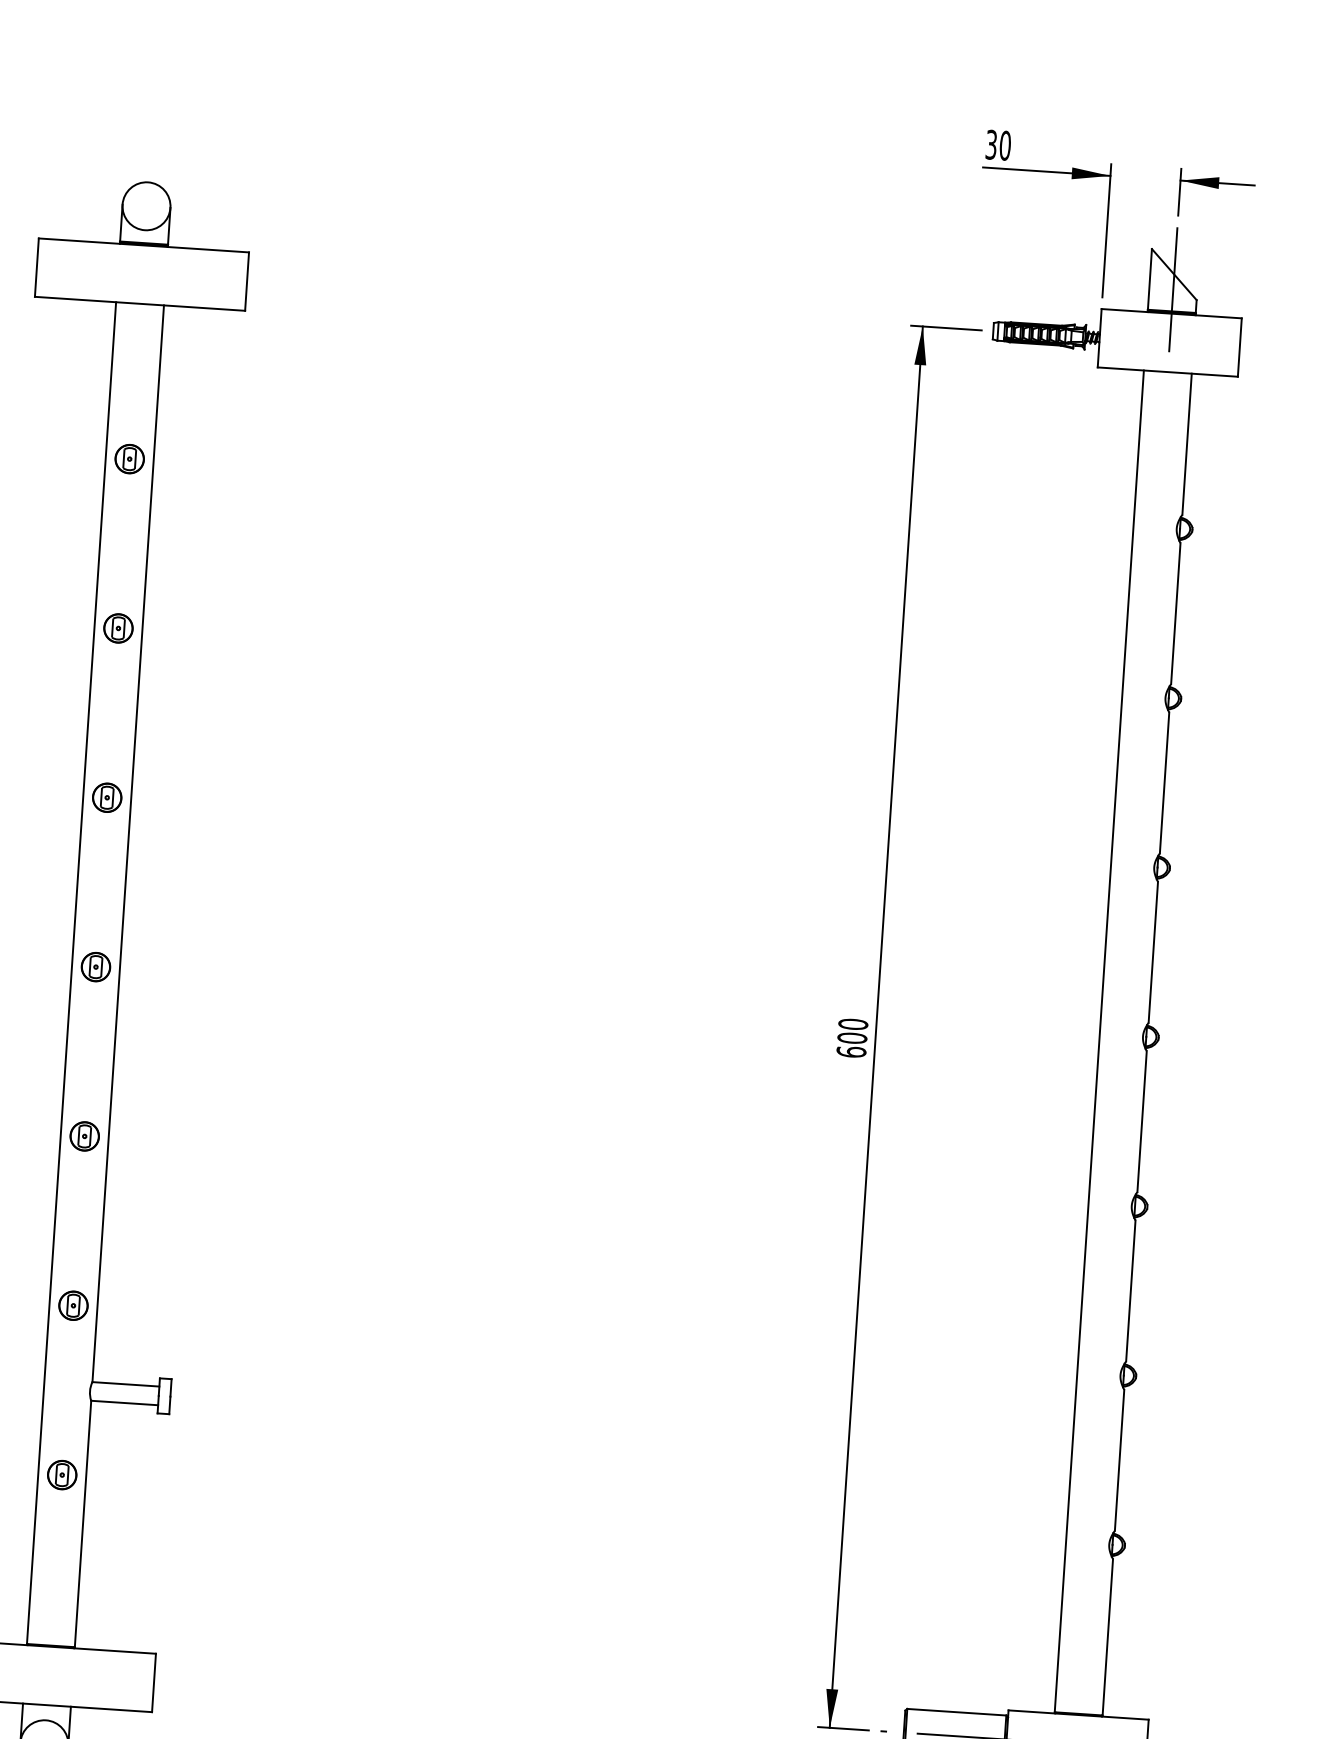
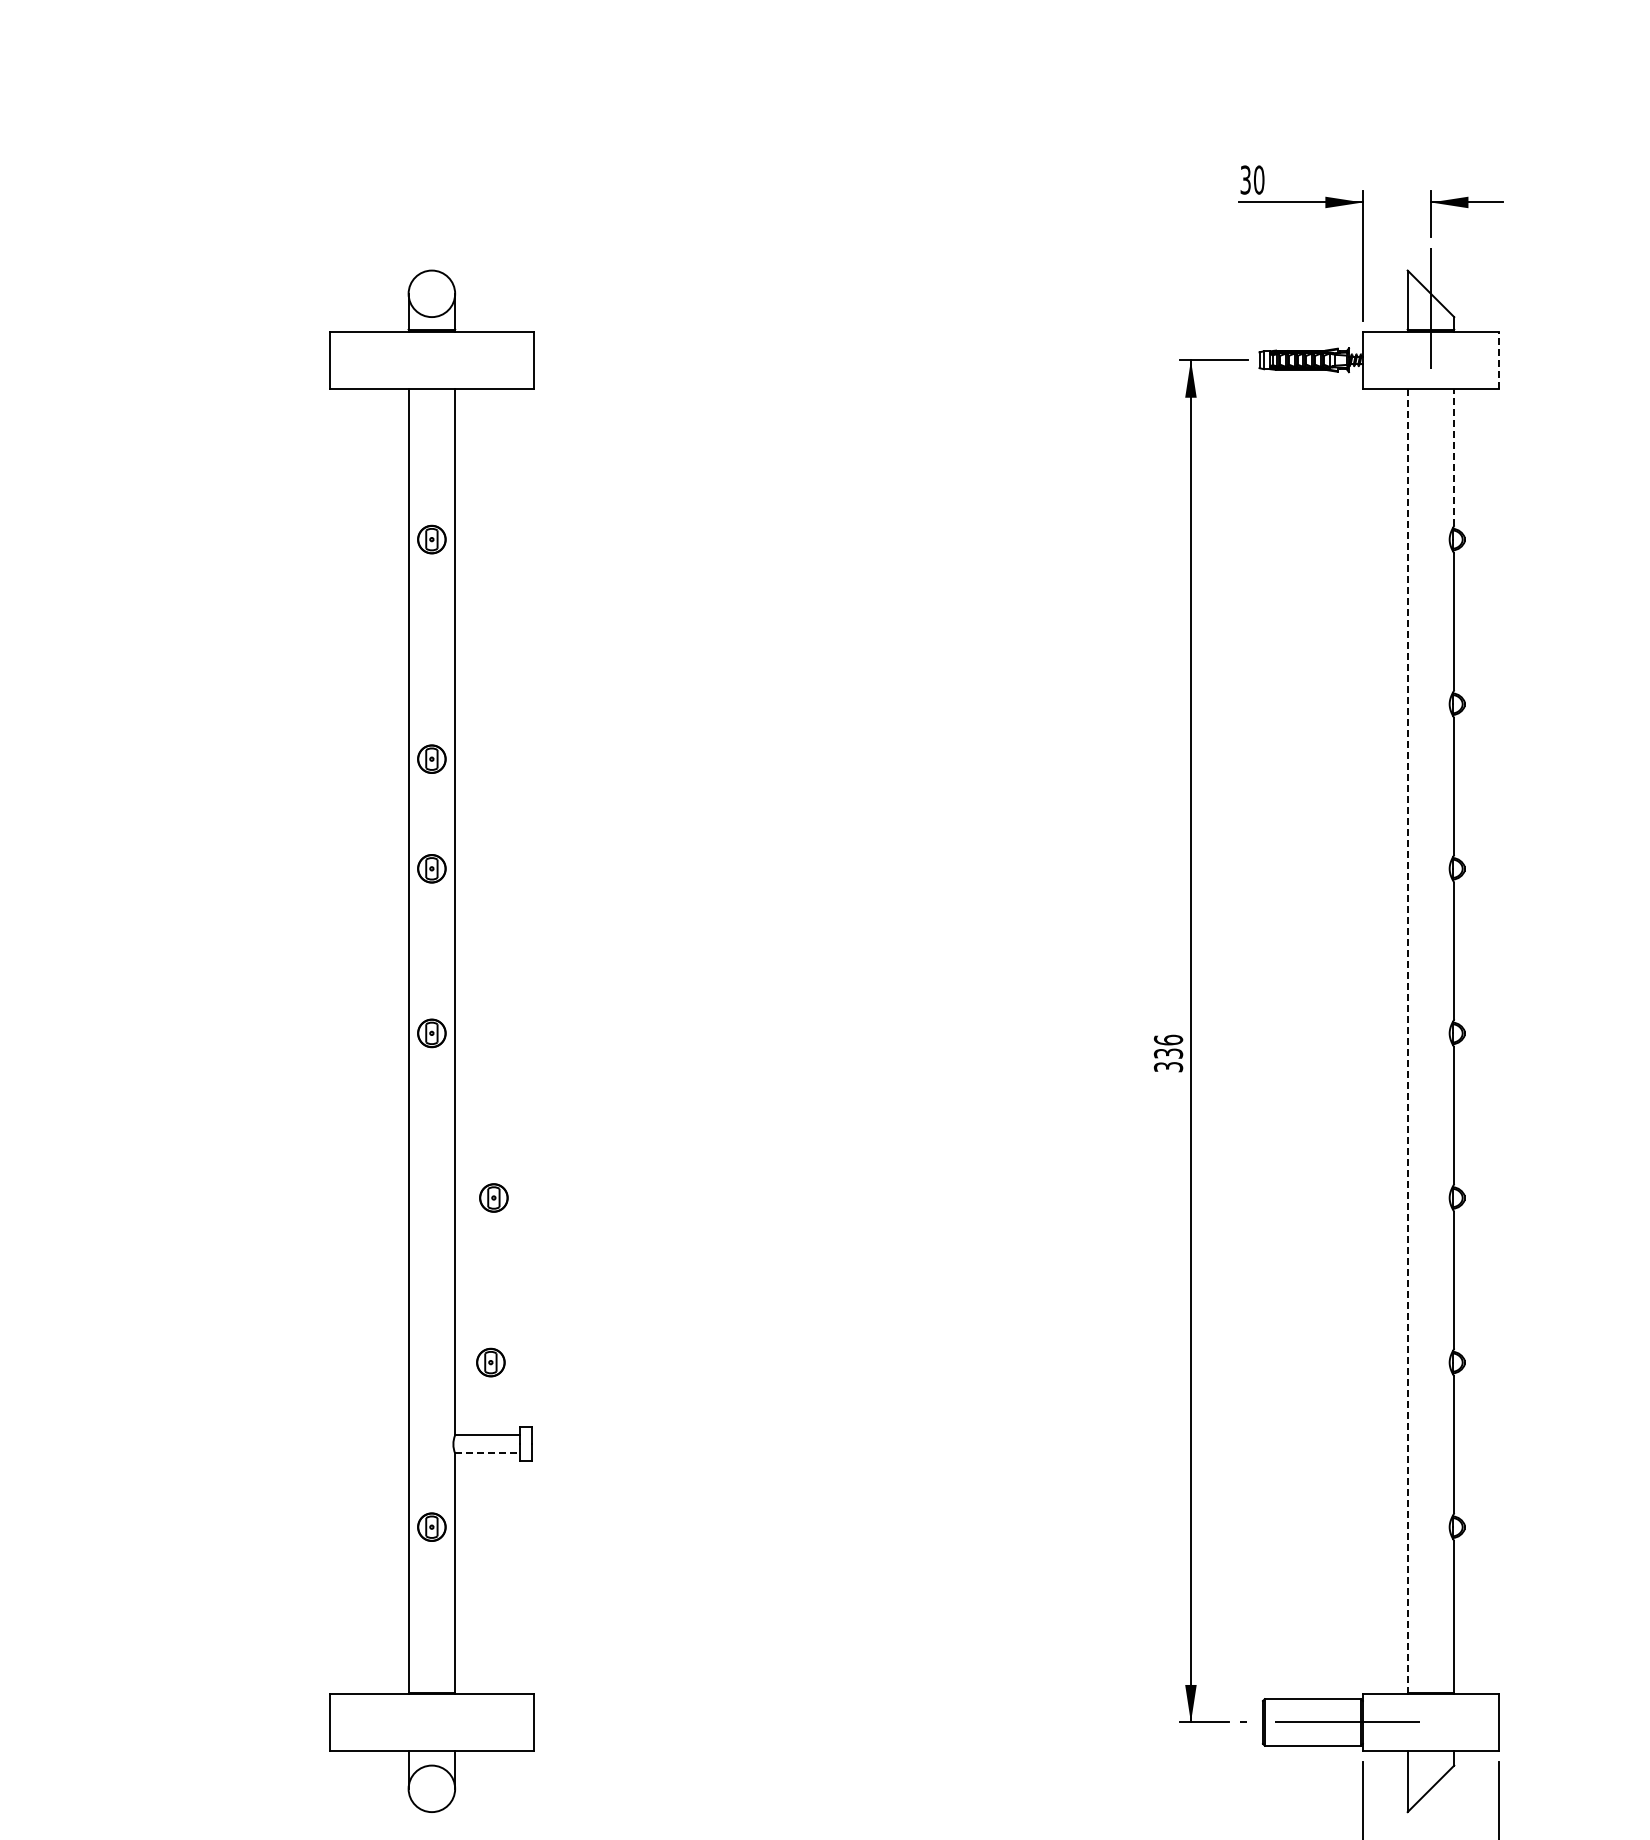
line: (1240, 346) -> (1499, 359), solid -> dashed
line: (1187, 444) -> (1454, 457), solid -> dashed
part: (118, 627) -> (431, 758), moved
text: (852, 1038) -> (1168, 1053), 600 -> 336
line: (1099, 1042) -> (1407, 1041), solid -> dashed
part: (84, 1135) -> (493, 1197), moved
part: (73, 1305) -> (490, 1362), moved
line: (124, 1403) -> (487, 1453), solid -> dashed

